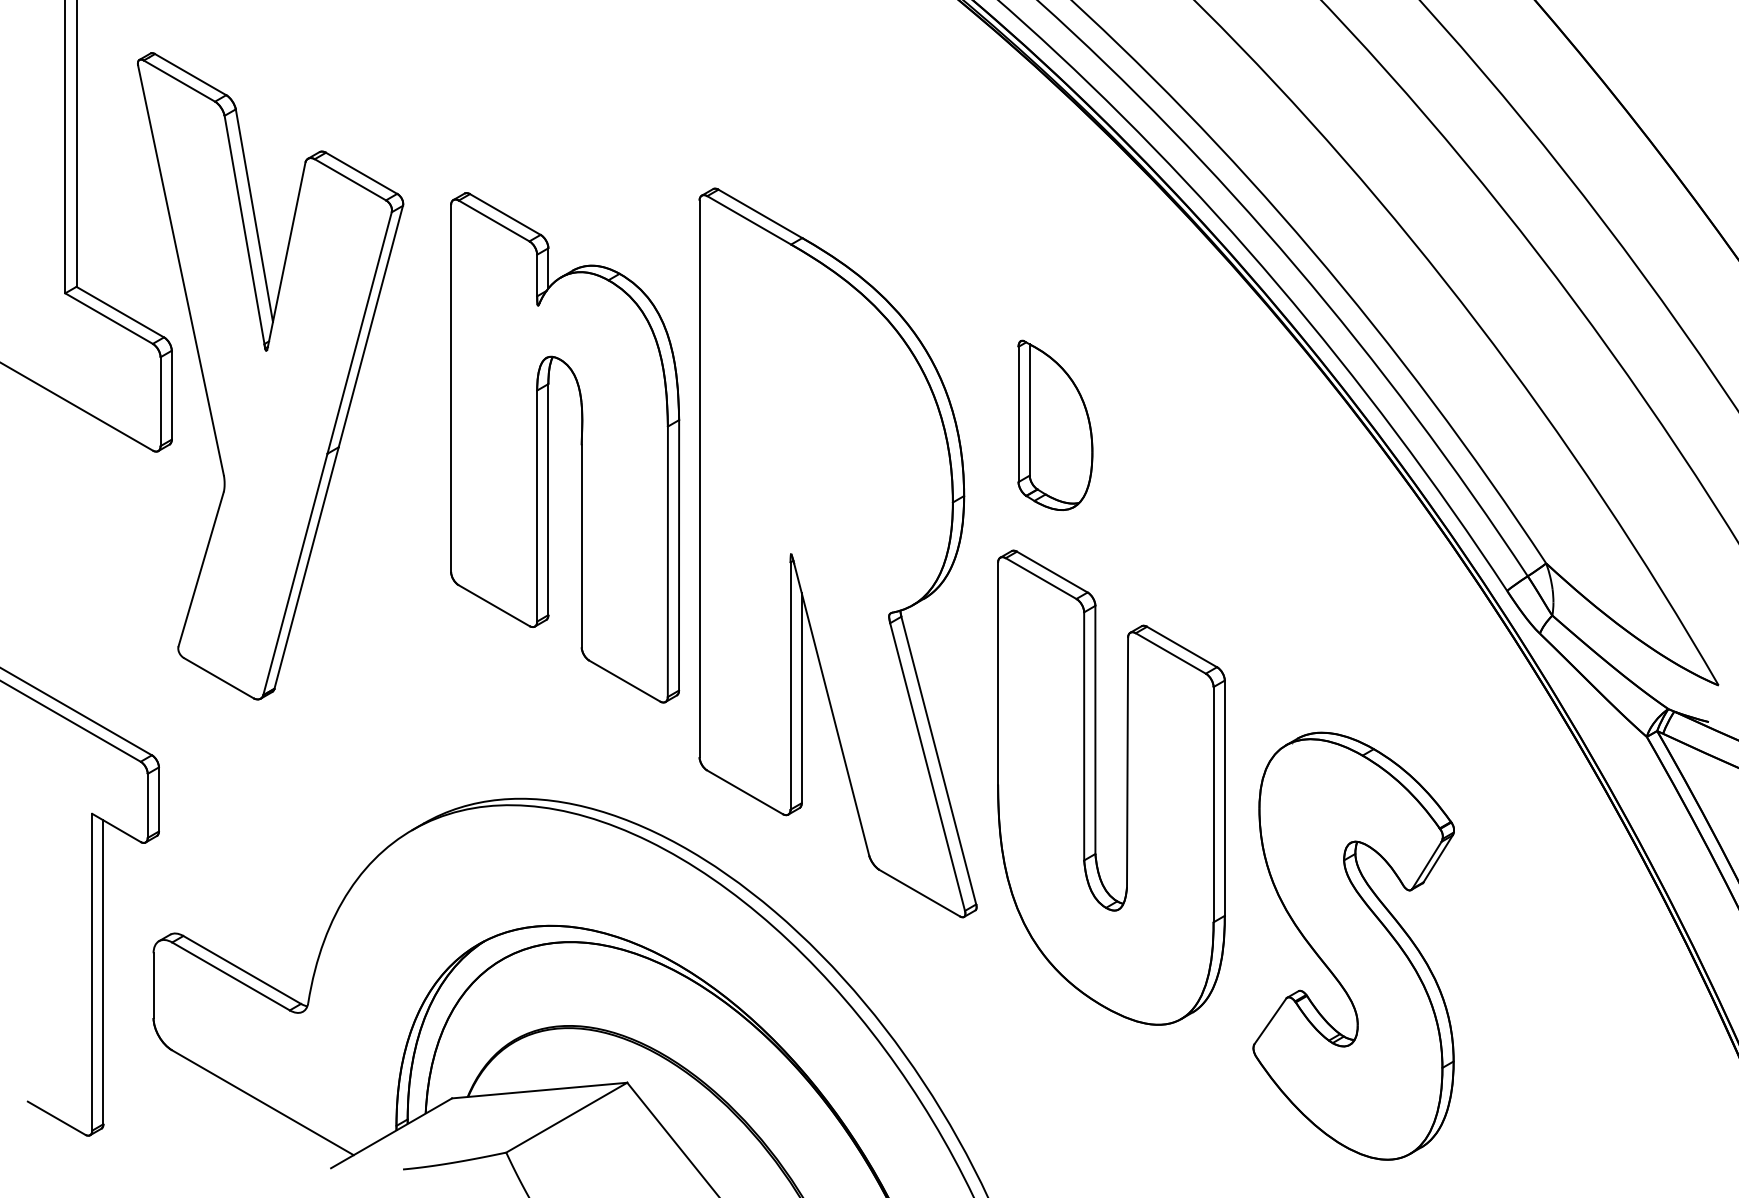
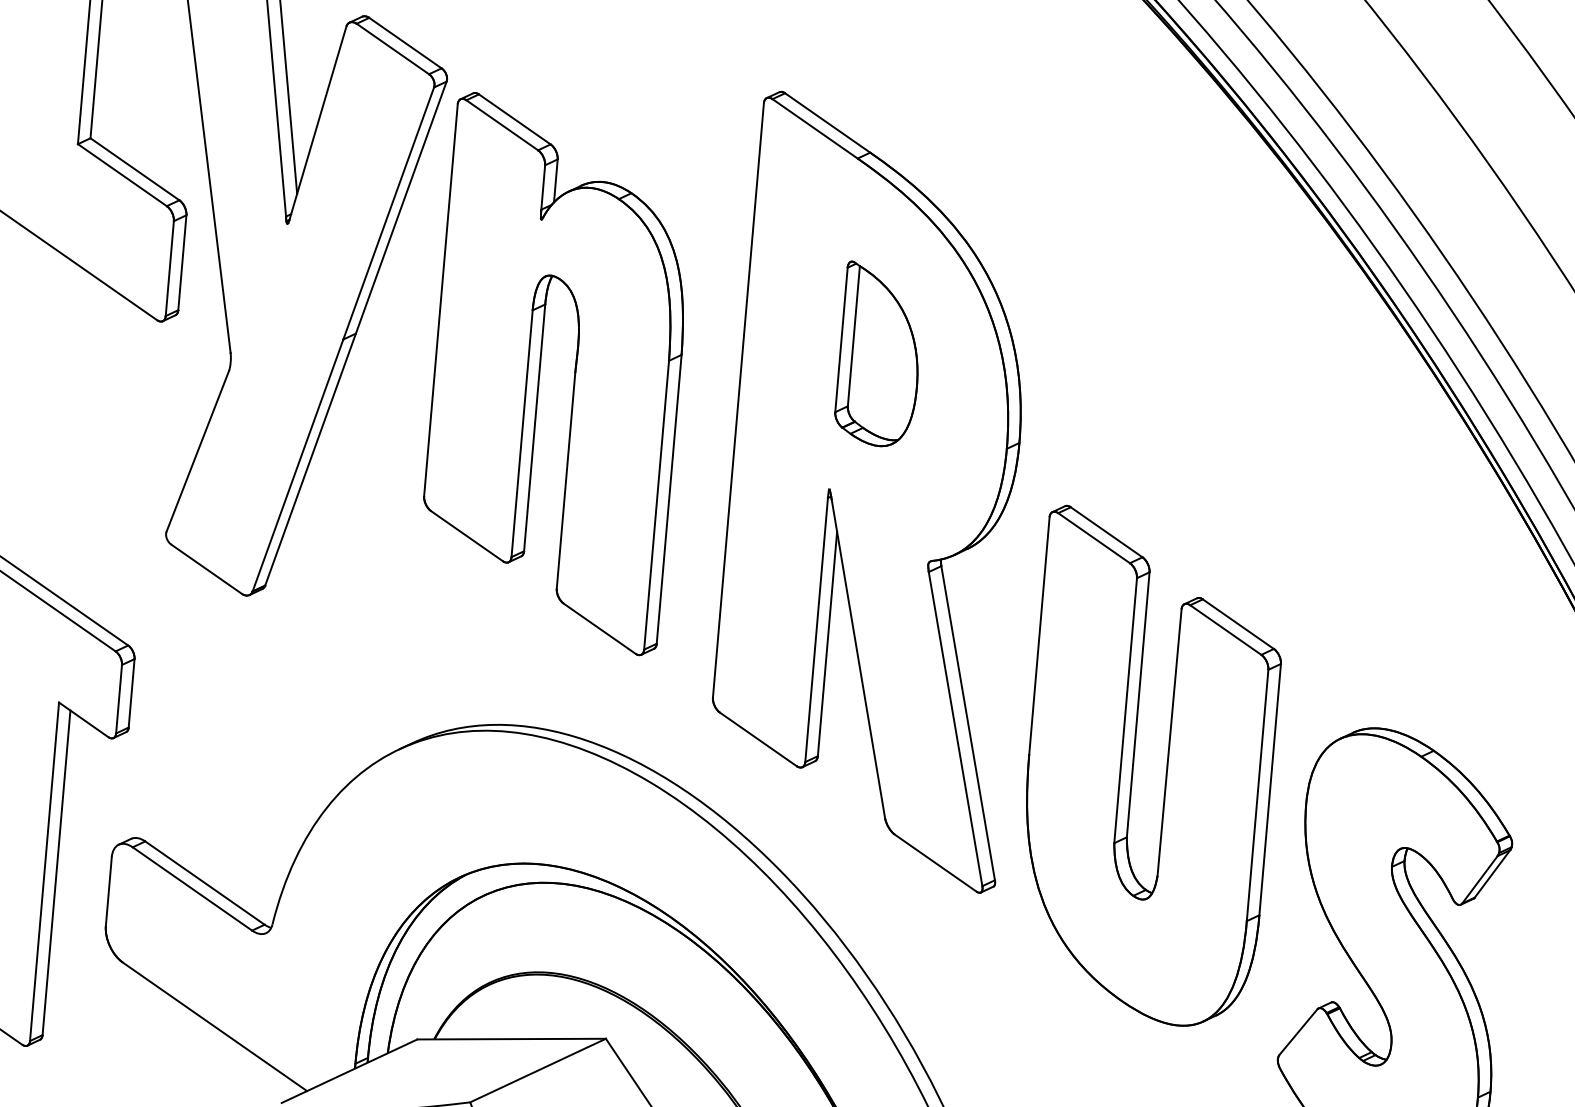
part: (1055, 424) -> (880, 354), moved
part: (580, 444) -> (574, 371), moved

